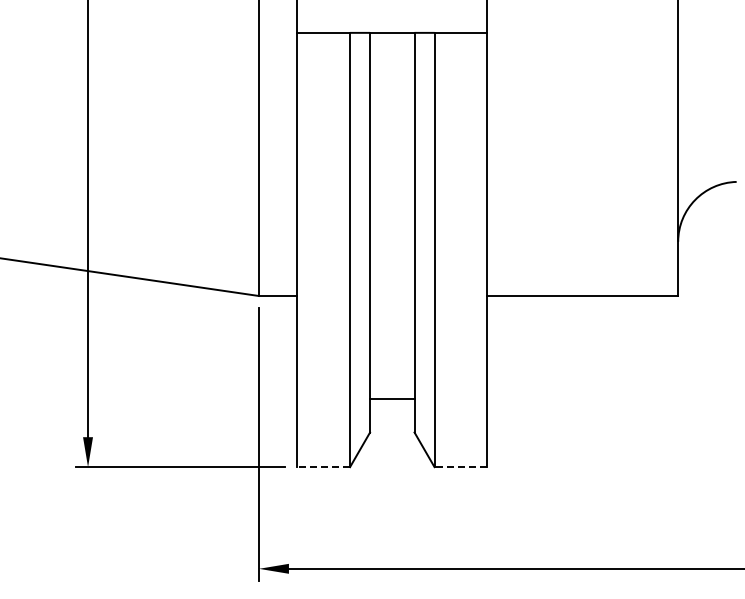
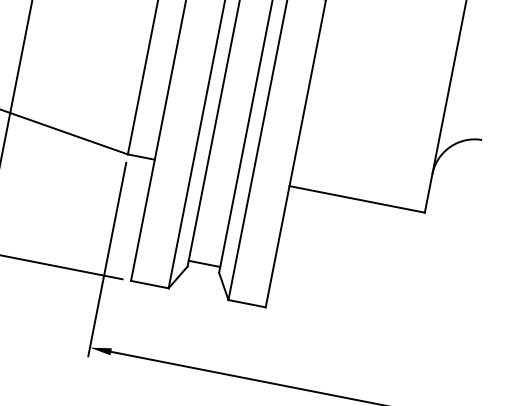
line: (392, 399) -> (204, 263), moved
line: (323, 467) -> (149, 284), dashed -> solid
line: (460, 467) -> (246, 303), dashed -> solid

